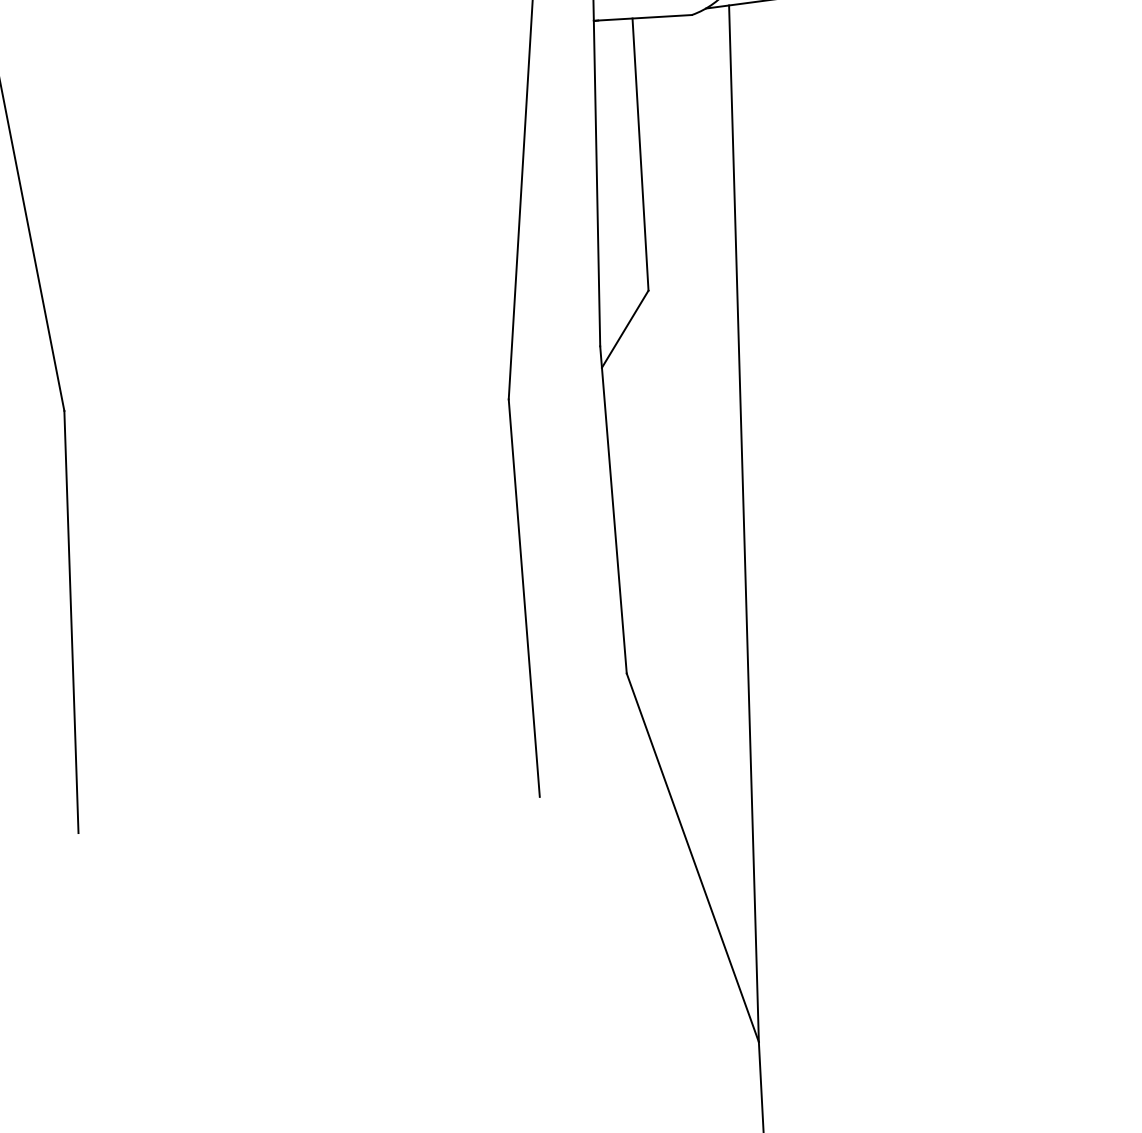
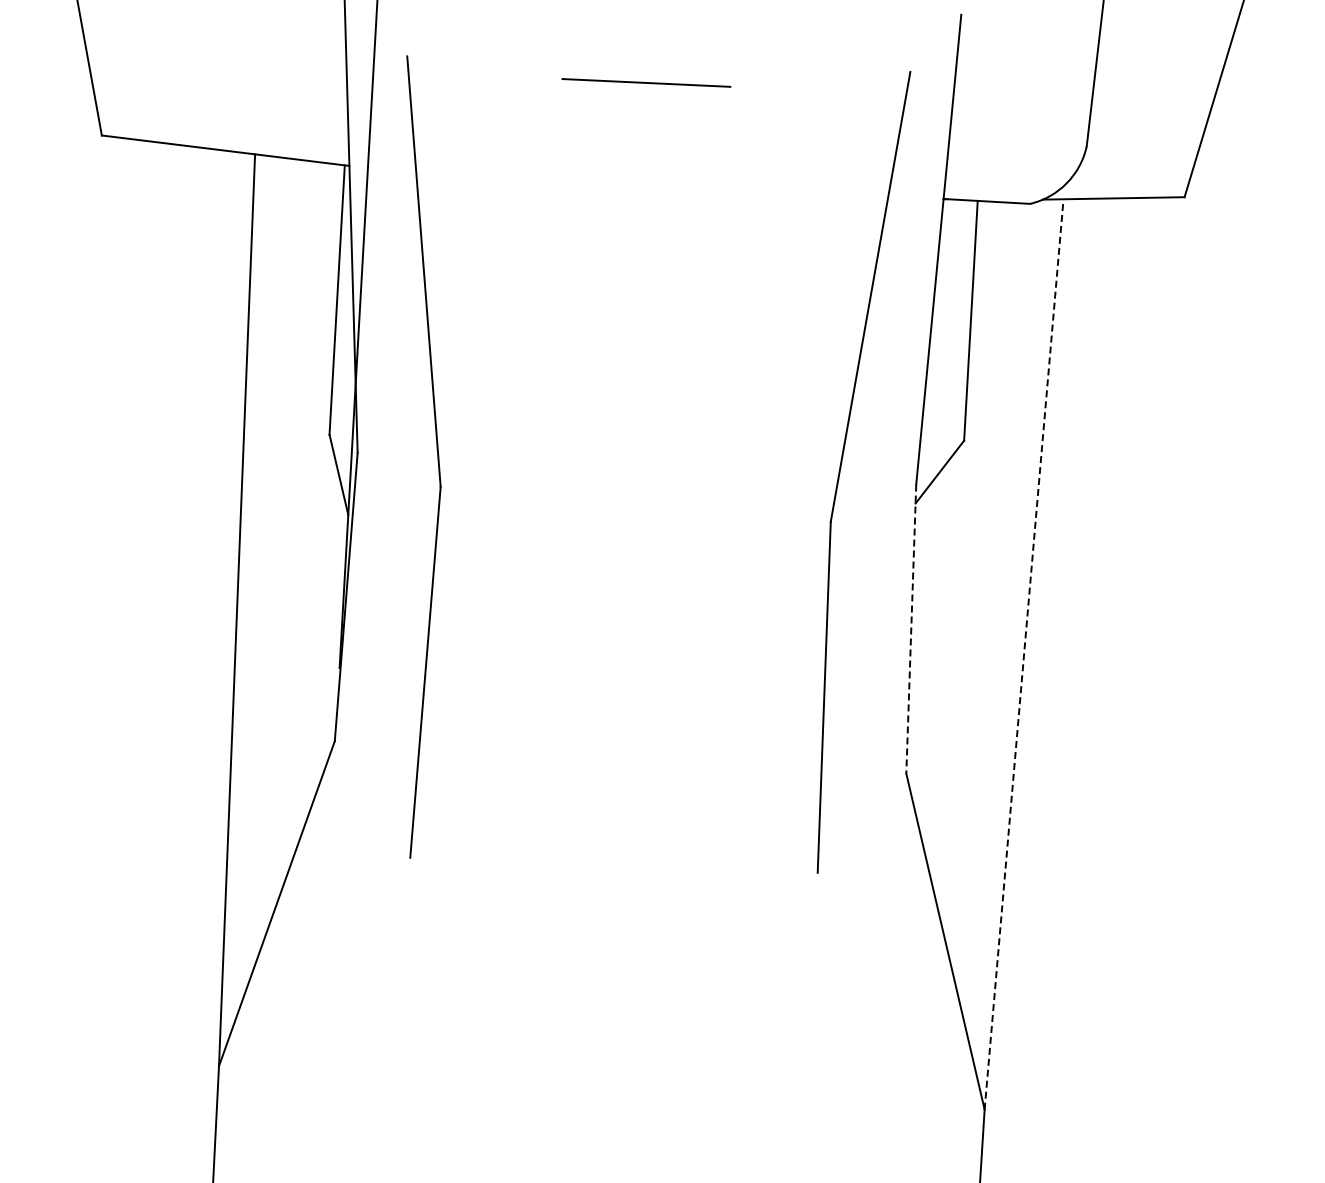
line: (613, 510) -> (911, 629), solid -> dashed
line: (744, 523) -> (1024, 654), solid -> dashed

